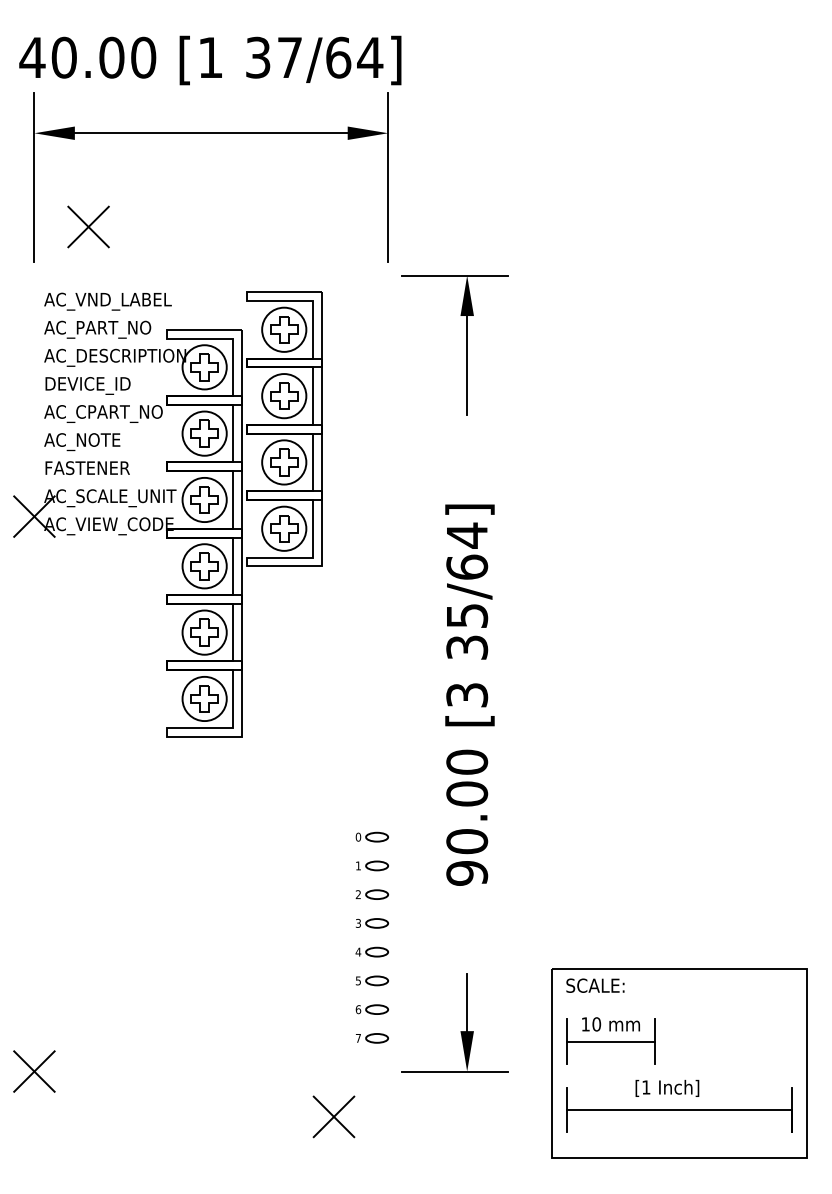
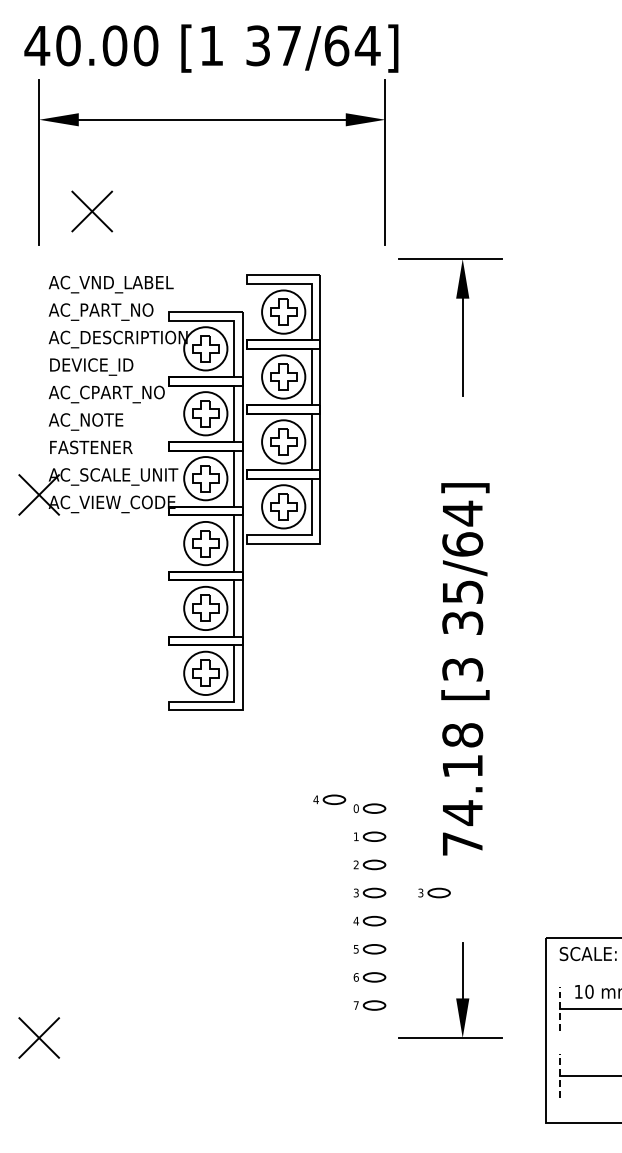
text: (467, 817) -> (463, 789), 90.00 -> 74.18
part: (330, 827) -> (328, 799), added
part: (438, 923) -> (434, 893), added
line: (566, 1041) -> (559, 1008), solid -> dashed
line: (566, 1109) -> (559, 1075), solid -> dashed
part: (333, 1116) -> (331, 1081), removed

